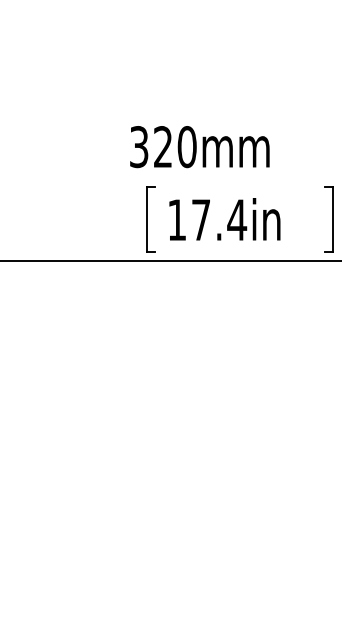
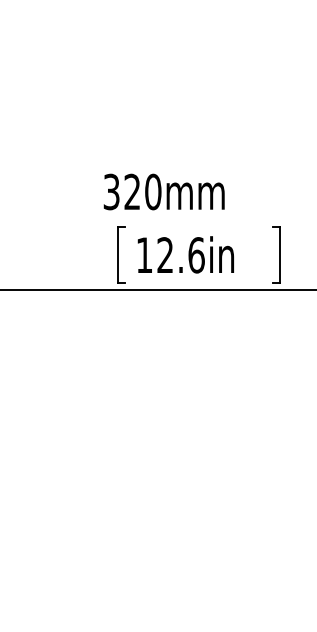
text: (219, 220) -> (181, 255), 17.4in -> 12.6in

